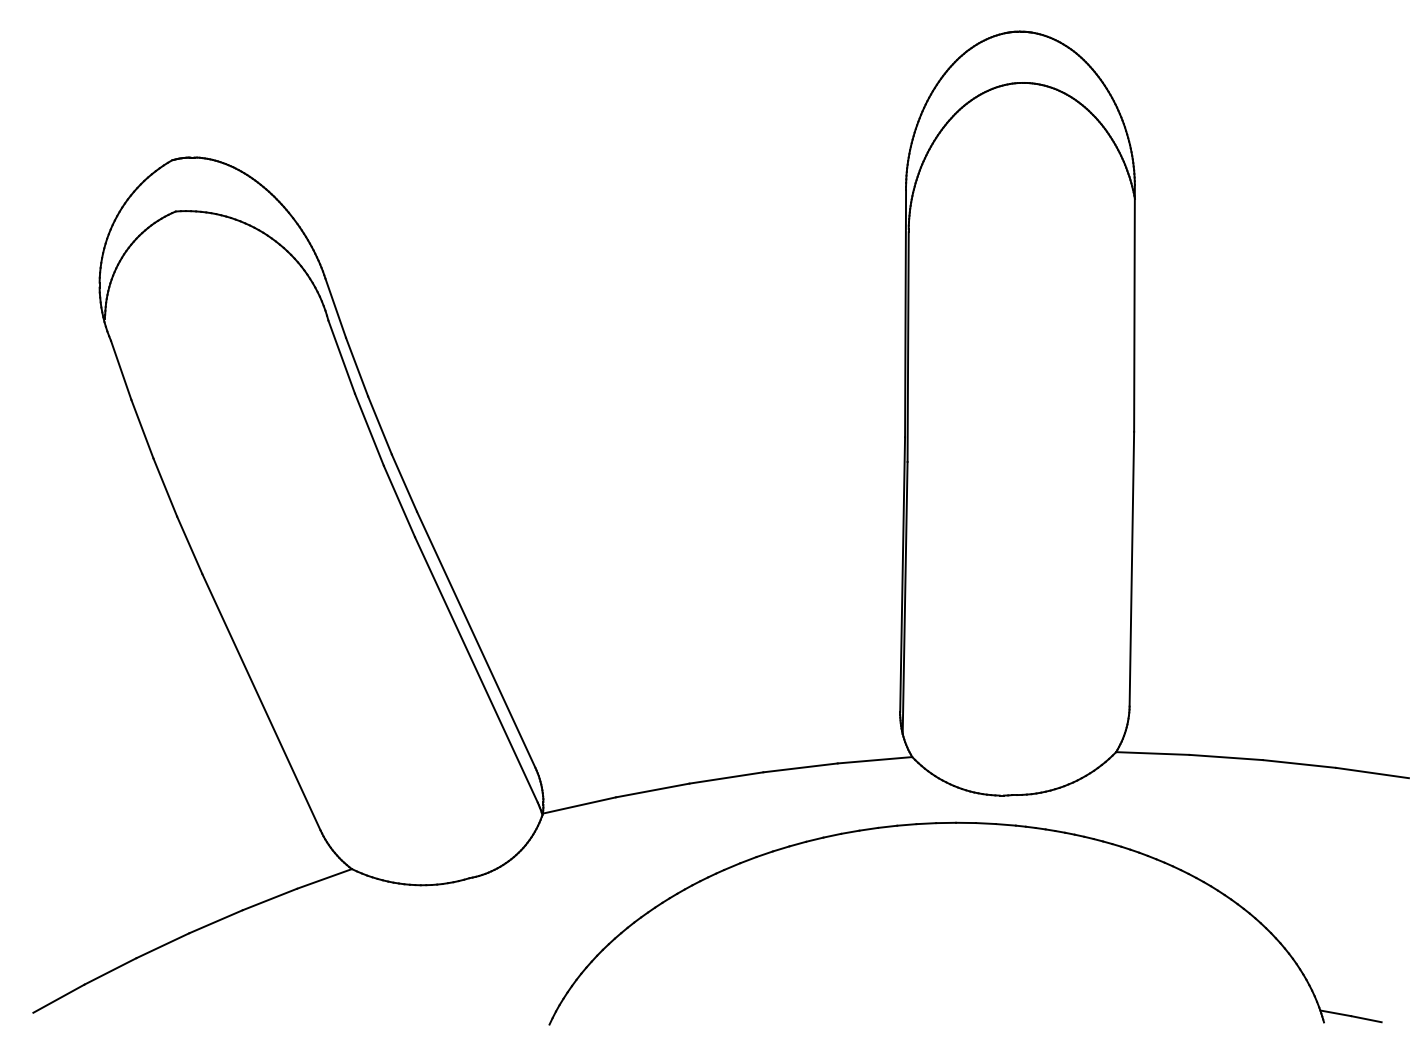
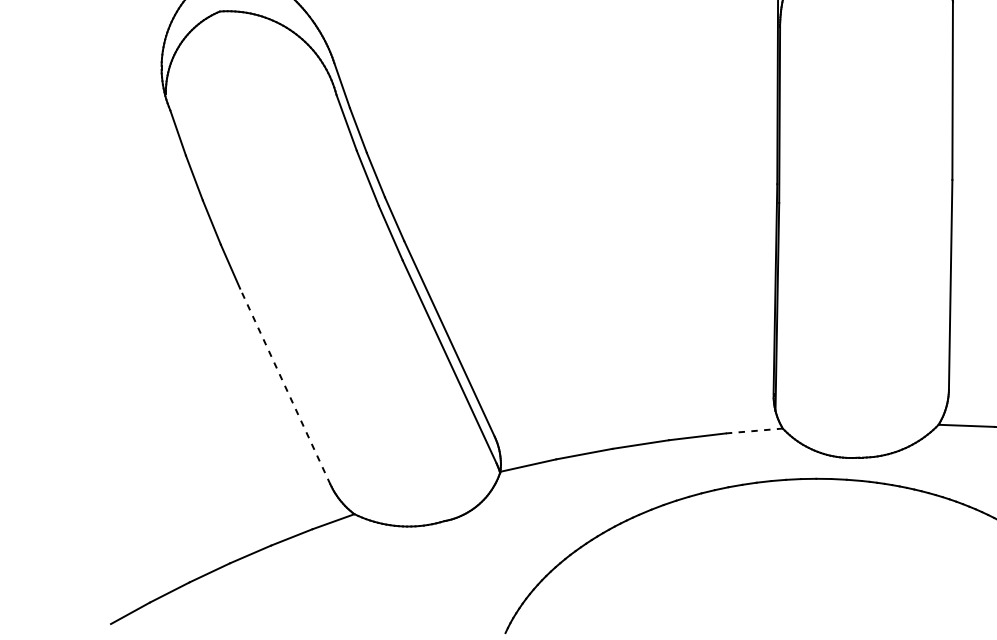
line: (261, 701) -> (285, 386), solid -> dashed
line: (875, 760) -> (754, 431), solid -> dashed

